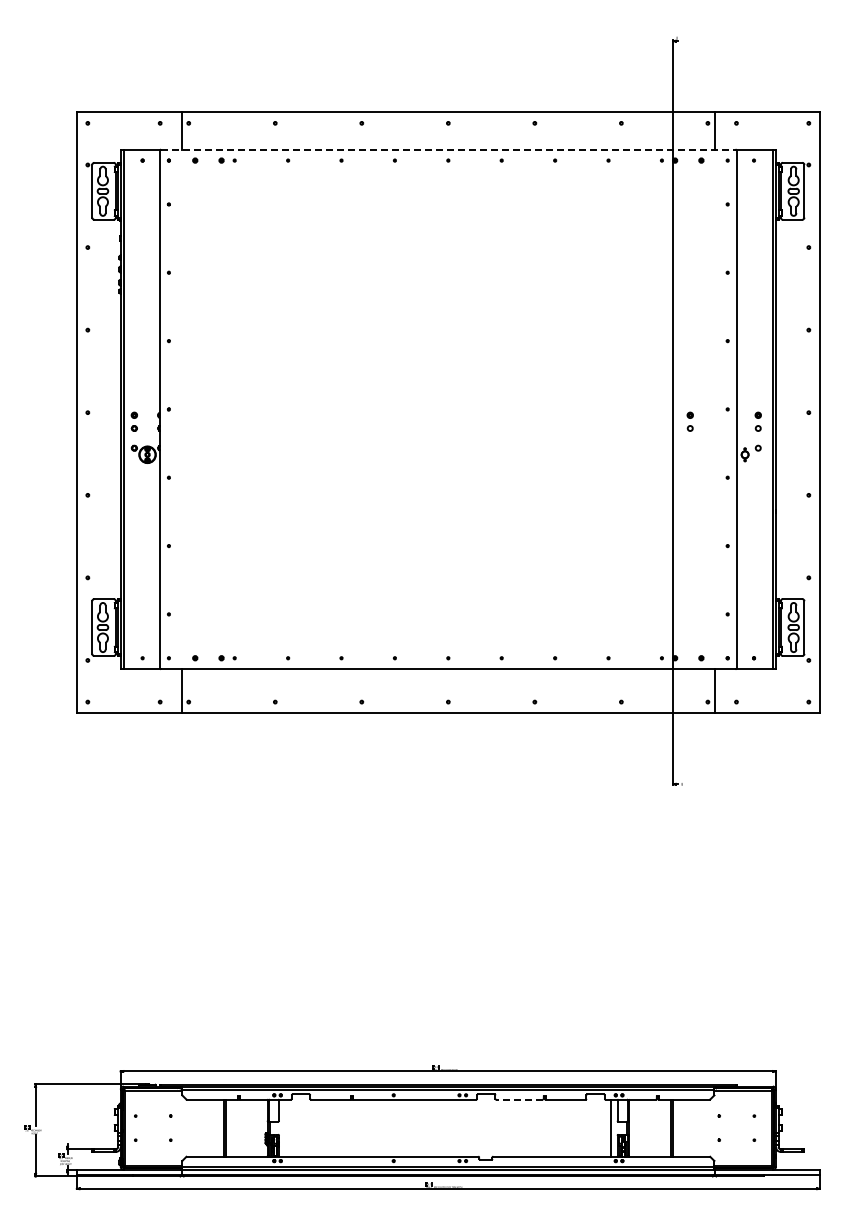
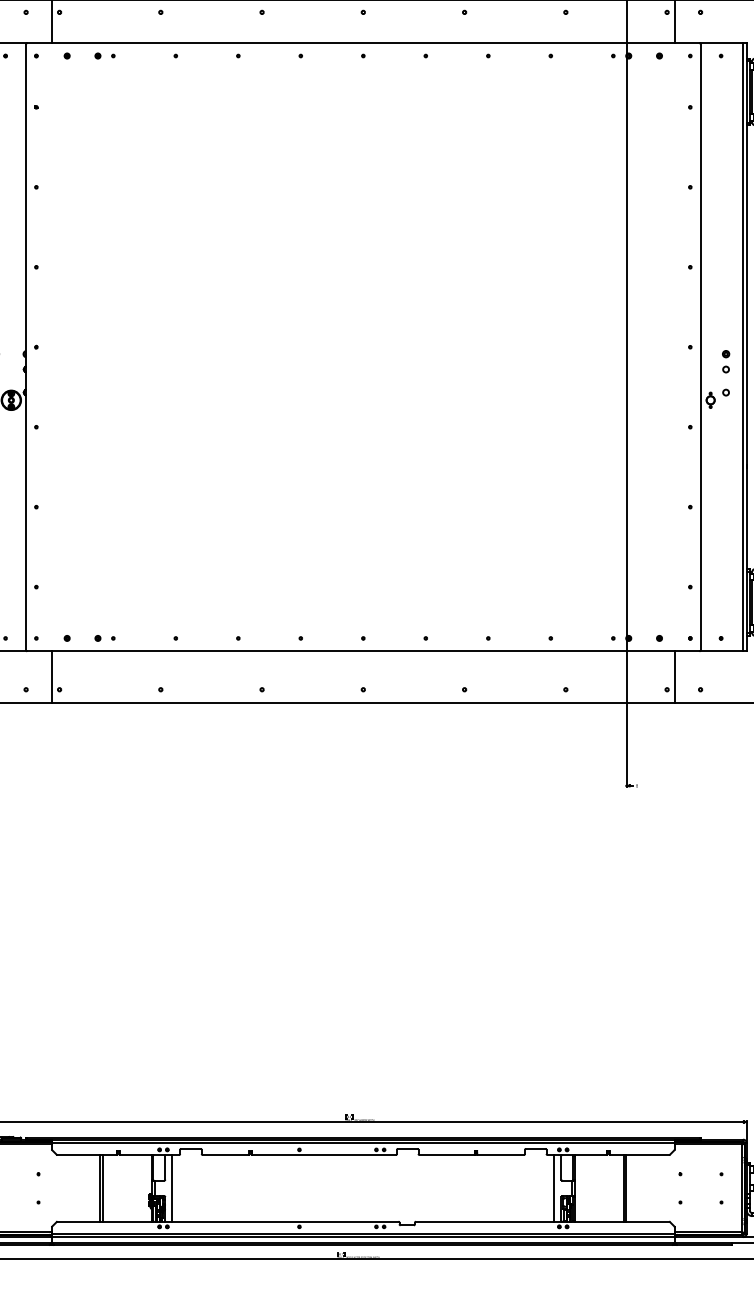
line: (448, 149) -> (363, 43), dashed -> solid
part: (689, 421) -> (645, 361), removed
line: (519, 1099) -> (446, 1154), dashed -> solid
line: (285, 1127) -> (172, 1187), added

